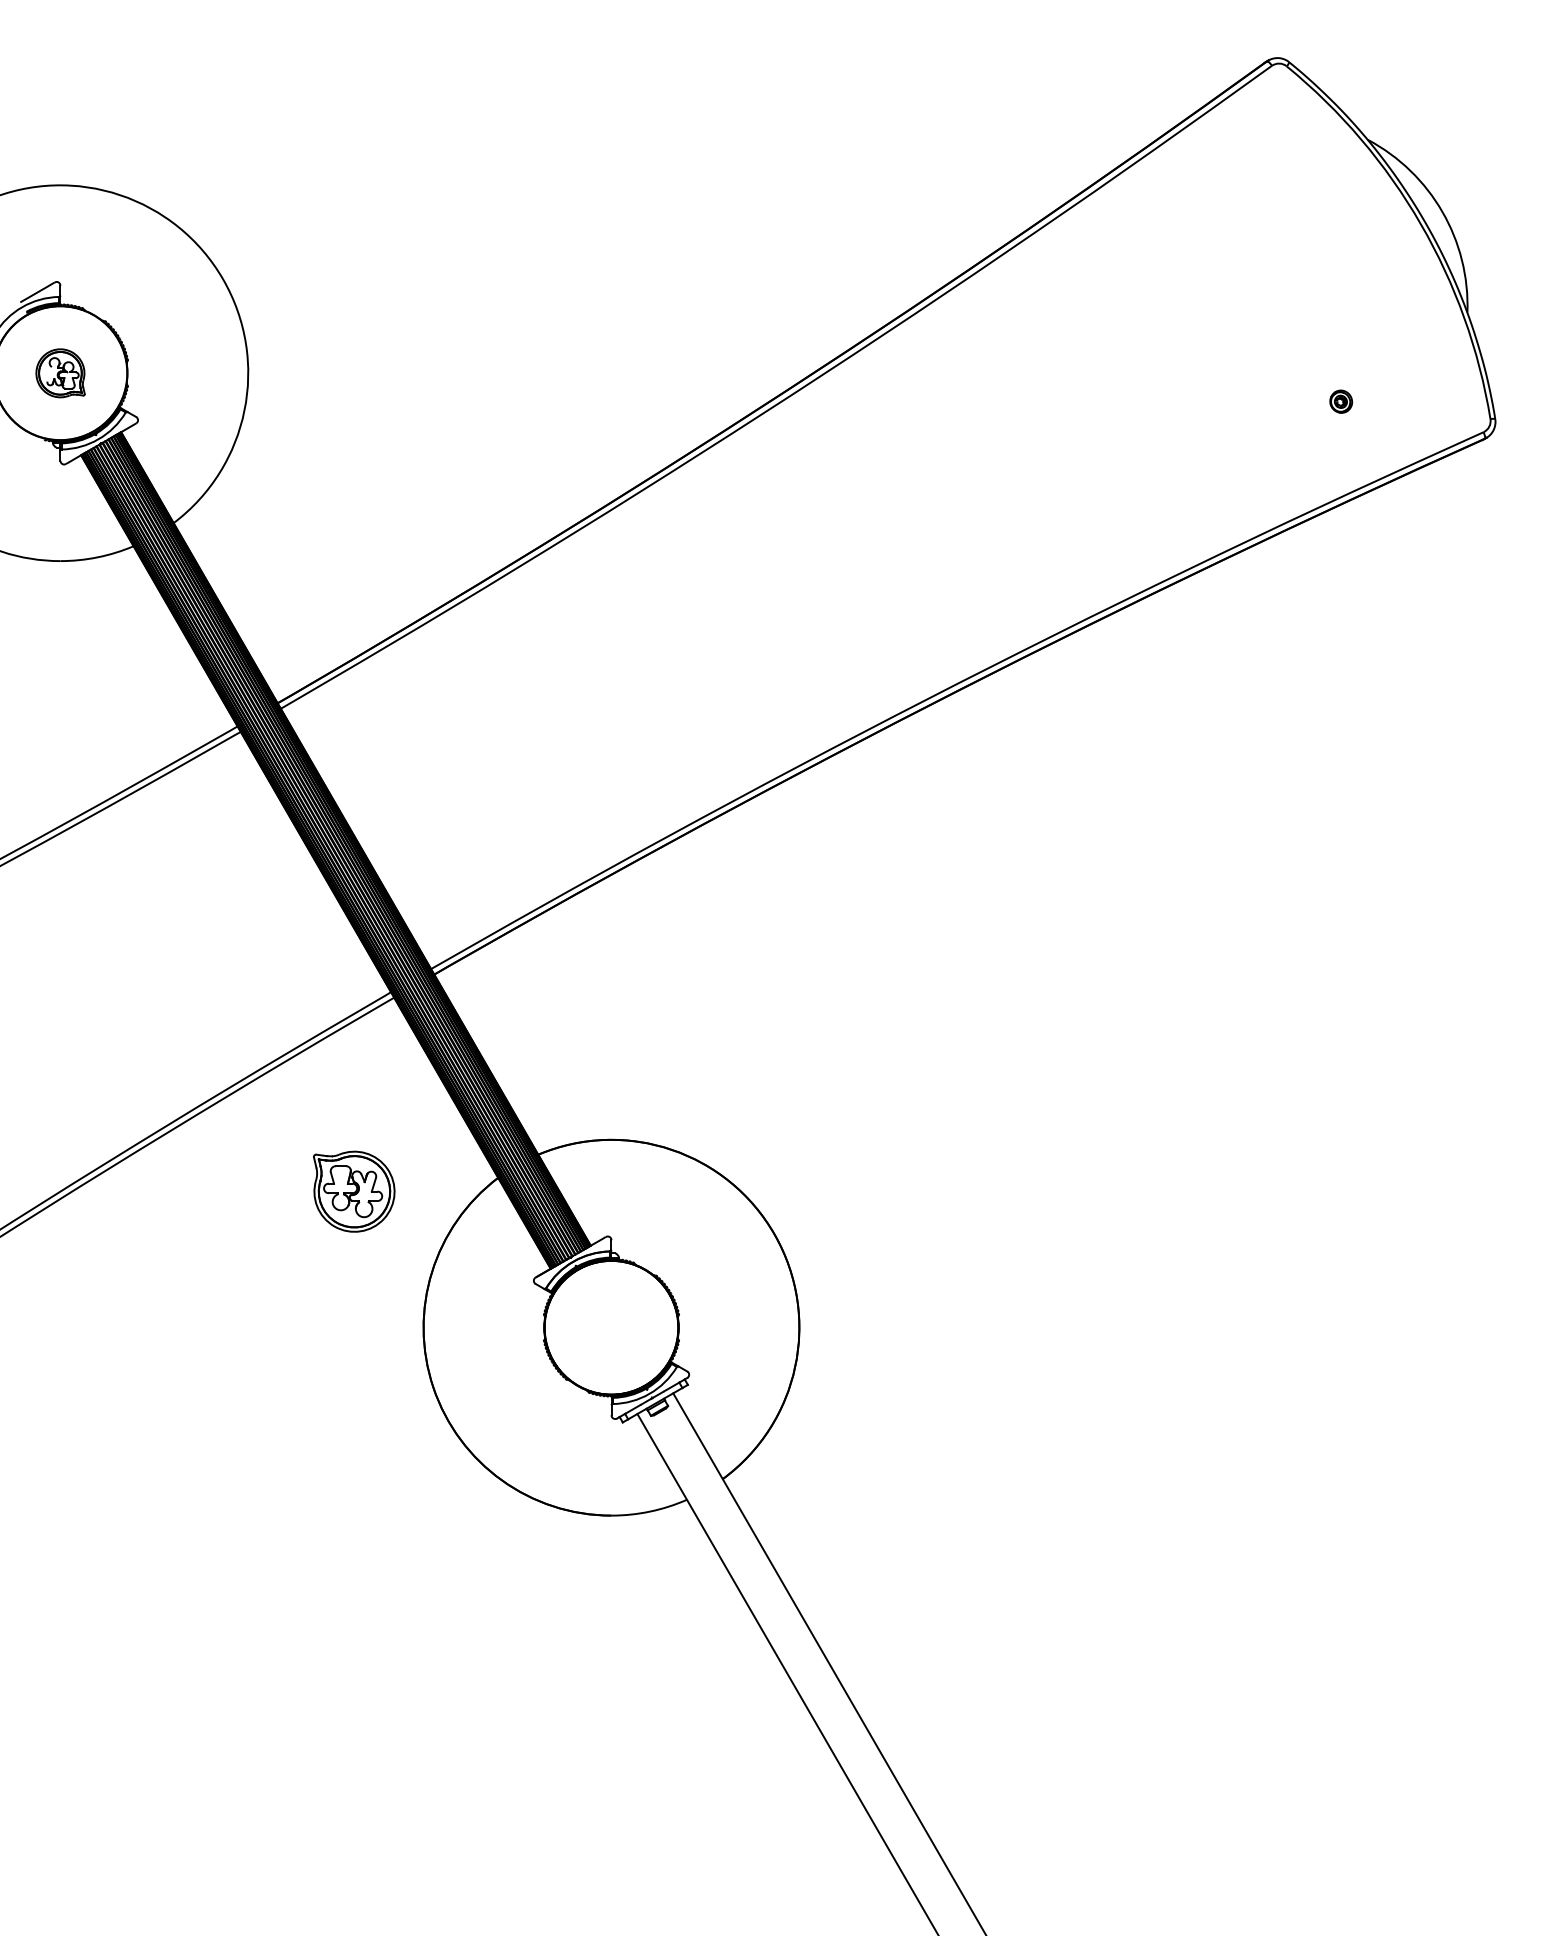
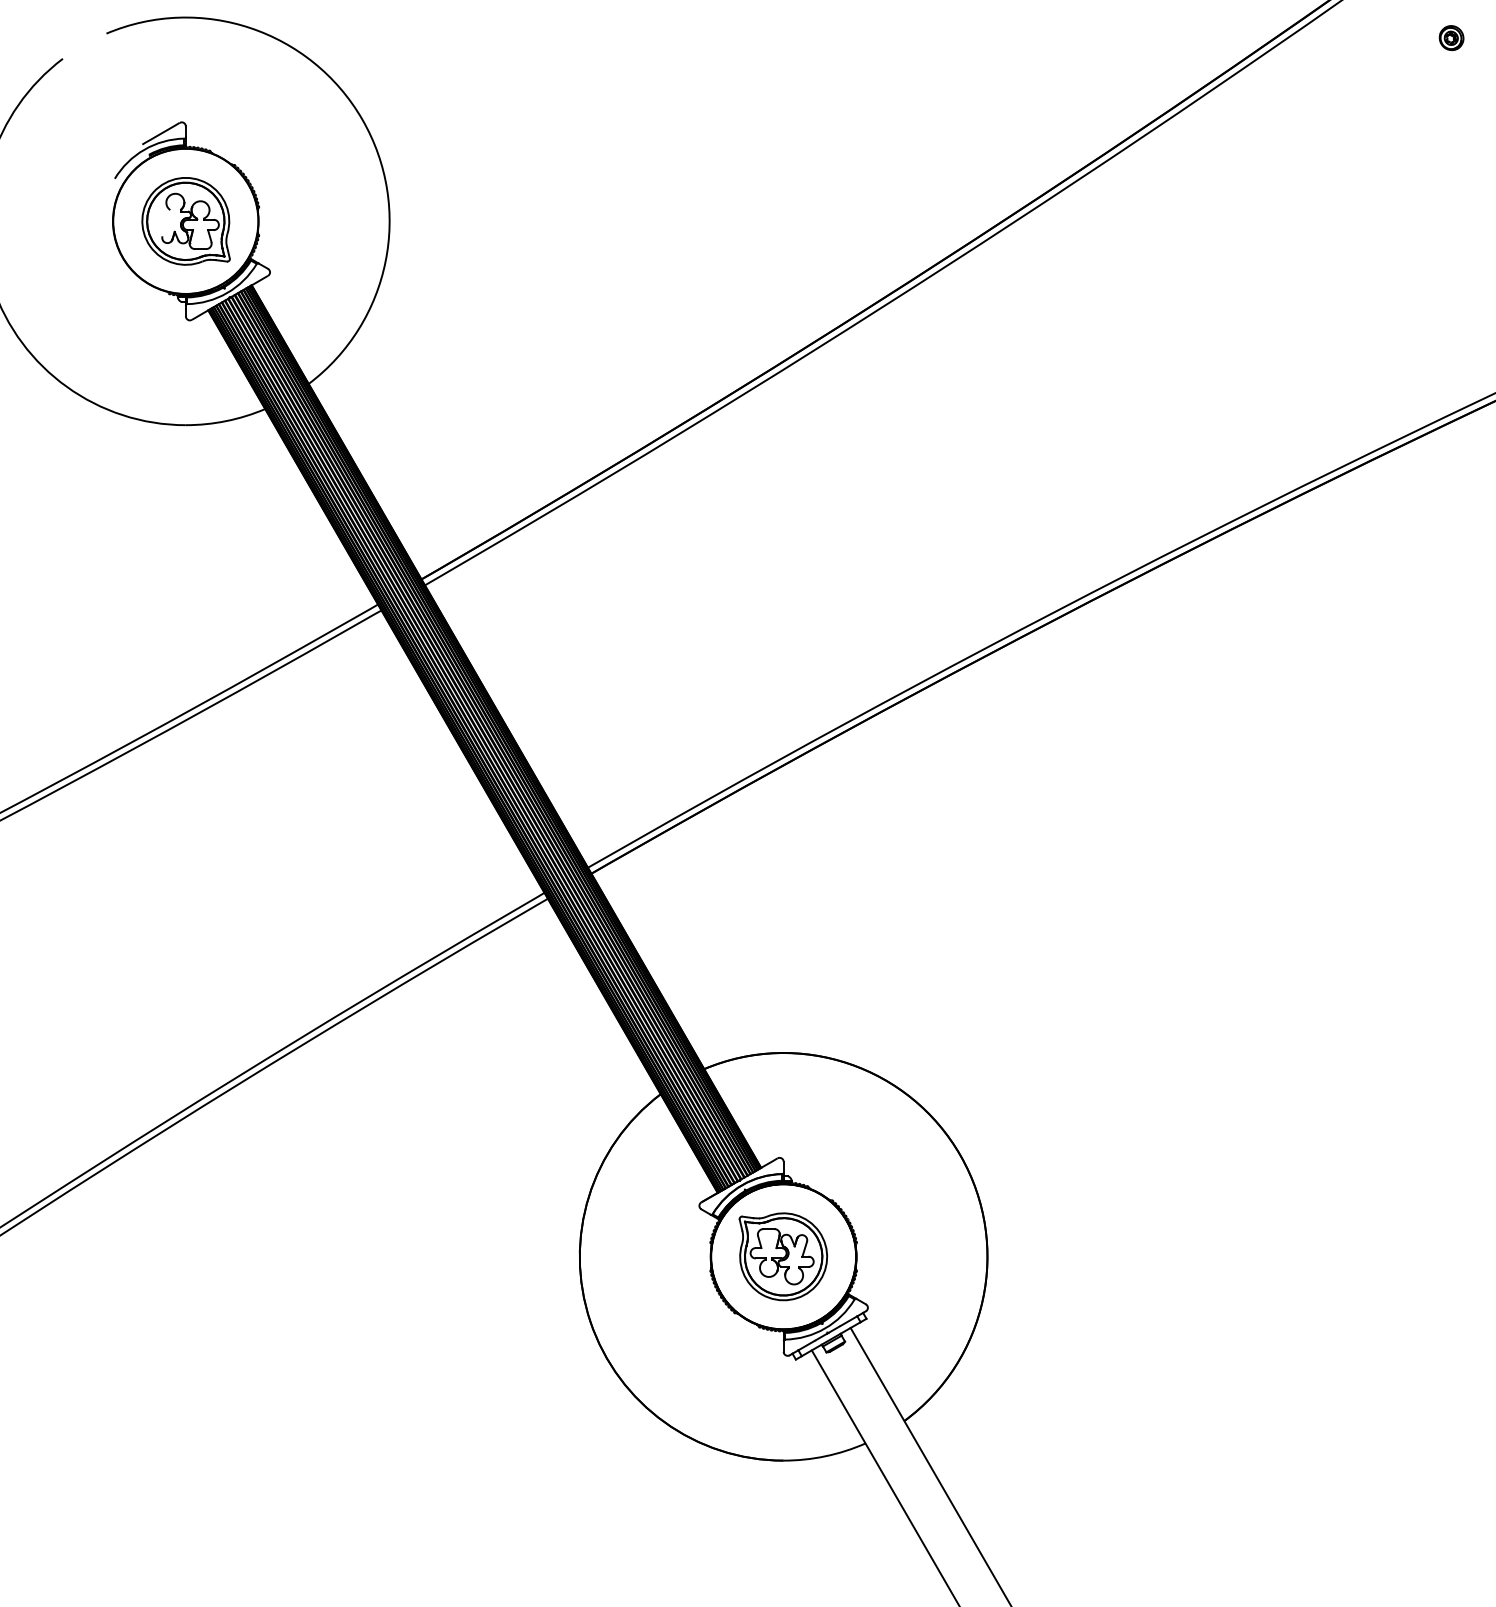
part: (1227, 204) -> (1451, 38), added
part: (60, 373) -> (185, 221), size x1.67
part: (354, 1191) -> (783, 1256), moved

